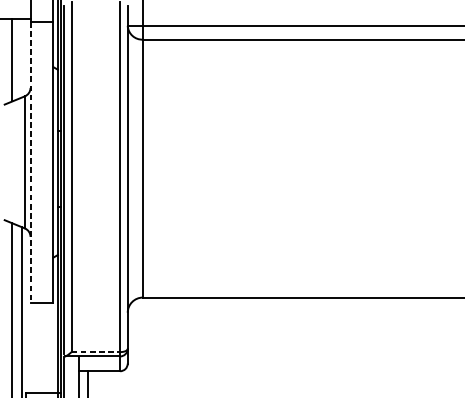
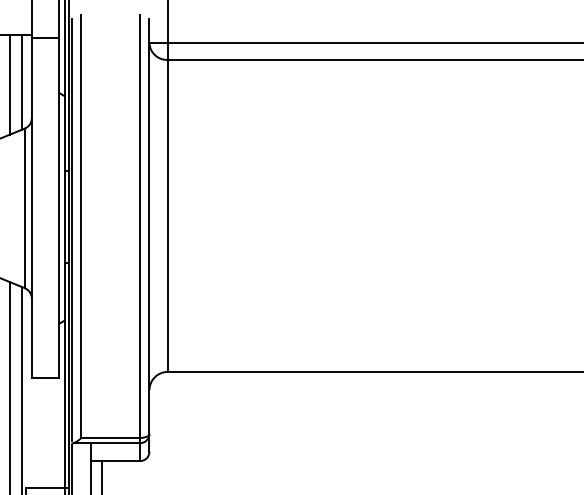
line: (21, 58) -> (21, 82), added
line: (30, 162) -> (31, 208), dashed -> solid
line: (96, 351) -> (111, 437), dashed -> solid

